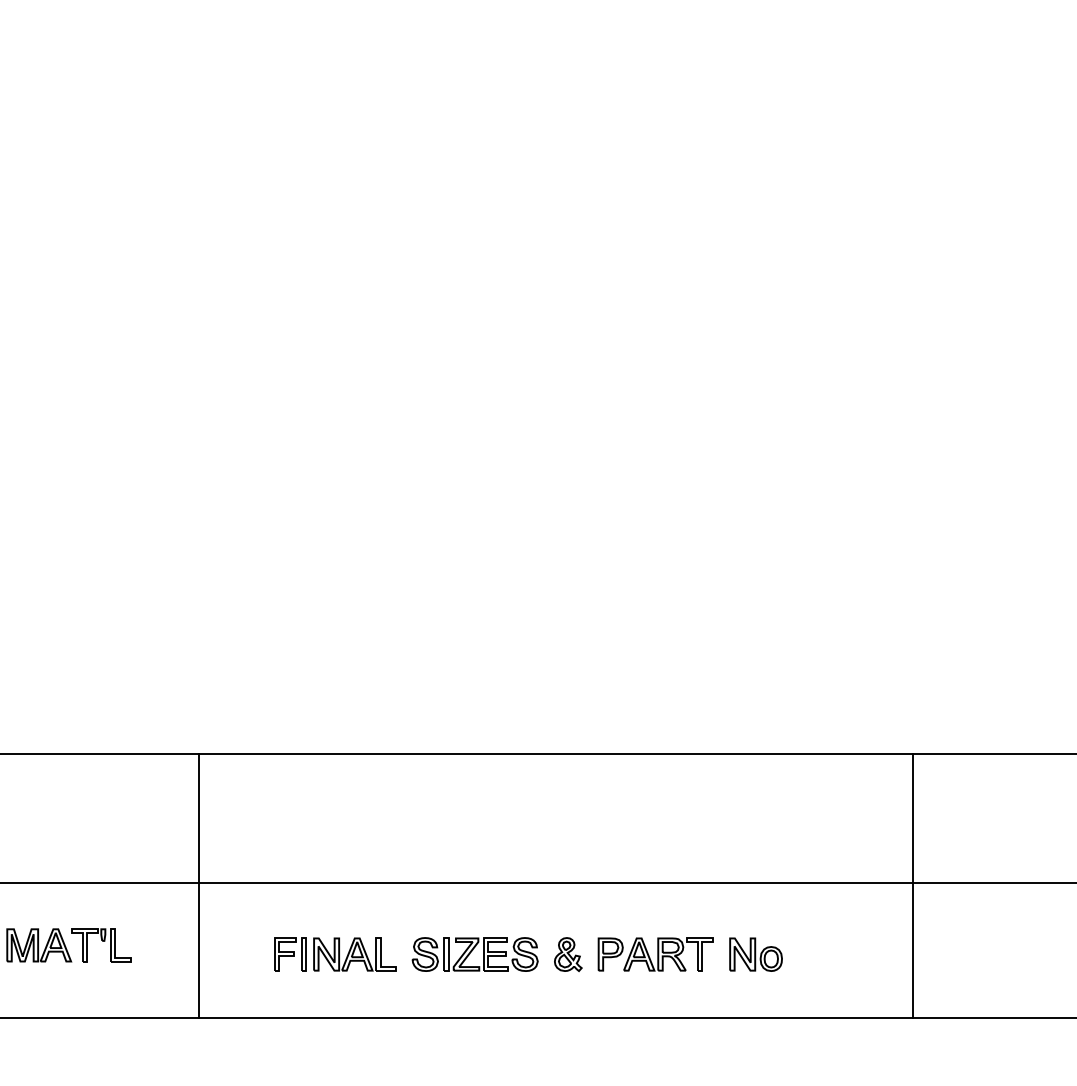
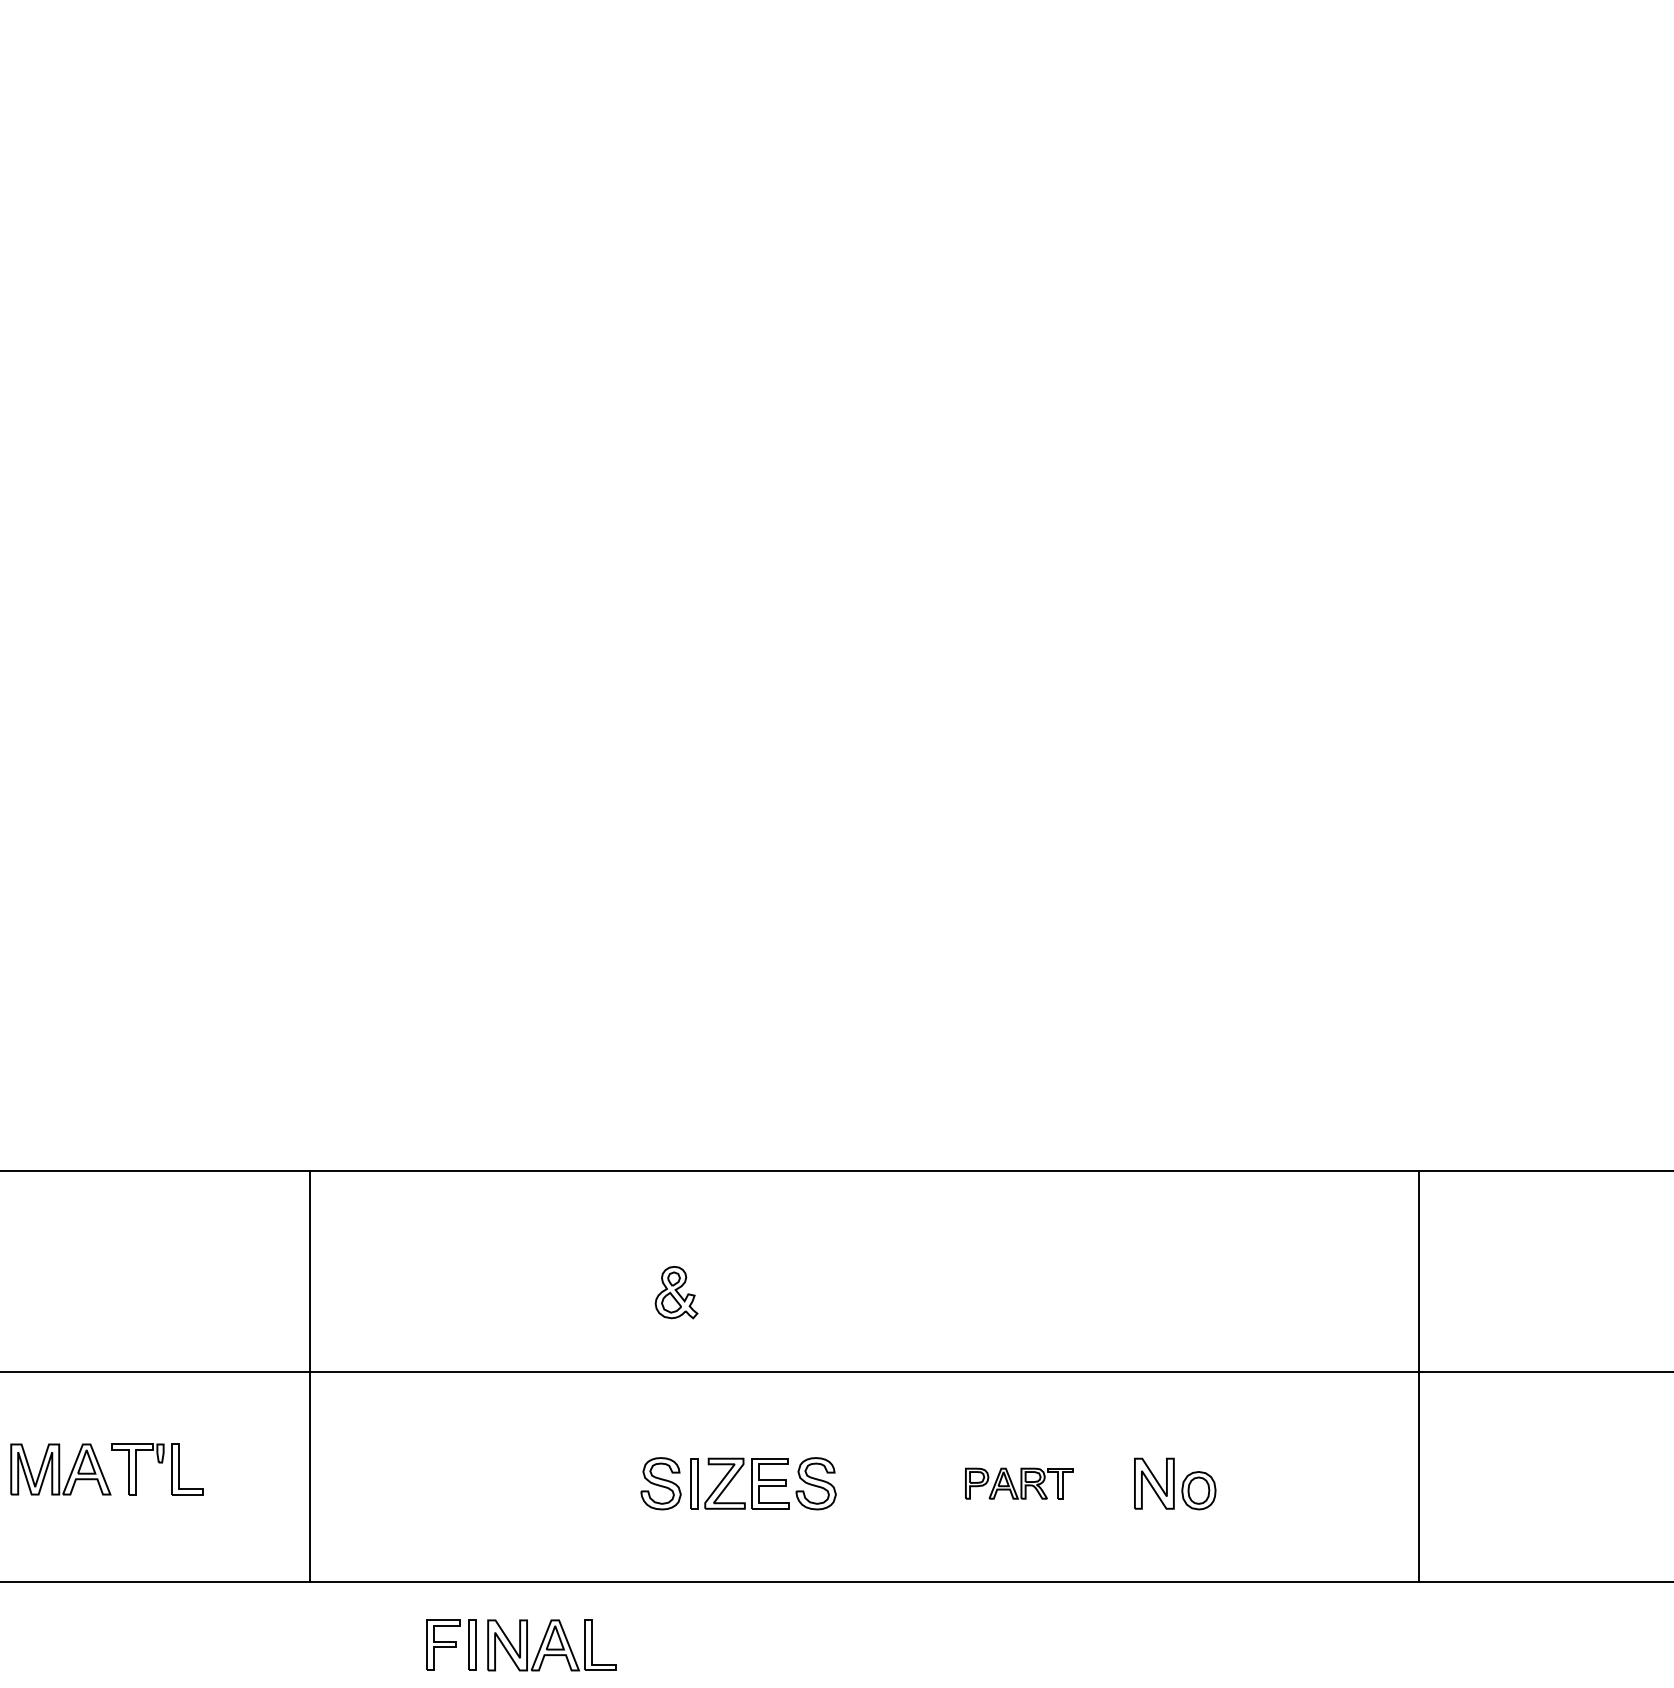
part: (335, 954) -> (521, 1645), moved
part: (568, 954) -> (676, 1292), moved
part: (655, 954) -> (1018, 1483), size x0.6

